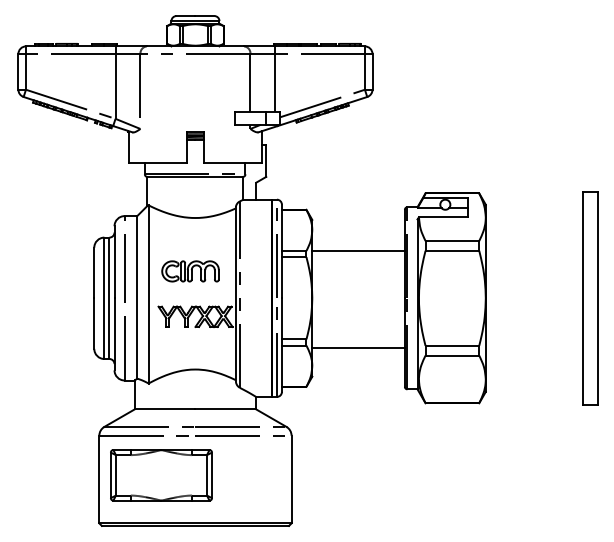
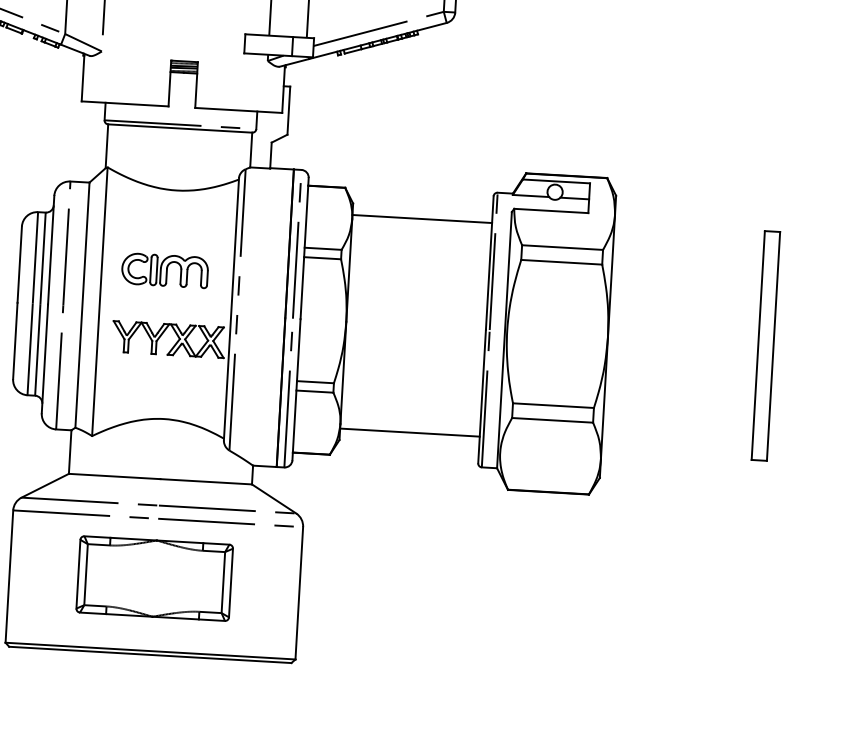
line: (358, 251) -> (422, 219), moved
part: (590, 297) -> (765, 344), size x0.71
line: (358, 348) -> (409, 433), moved
part: (161, 475) -> (154, 578), moved

